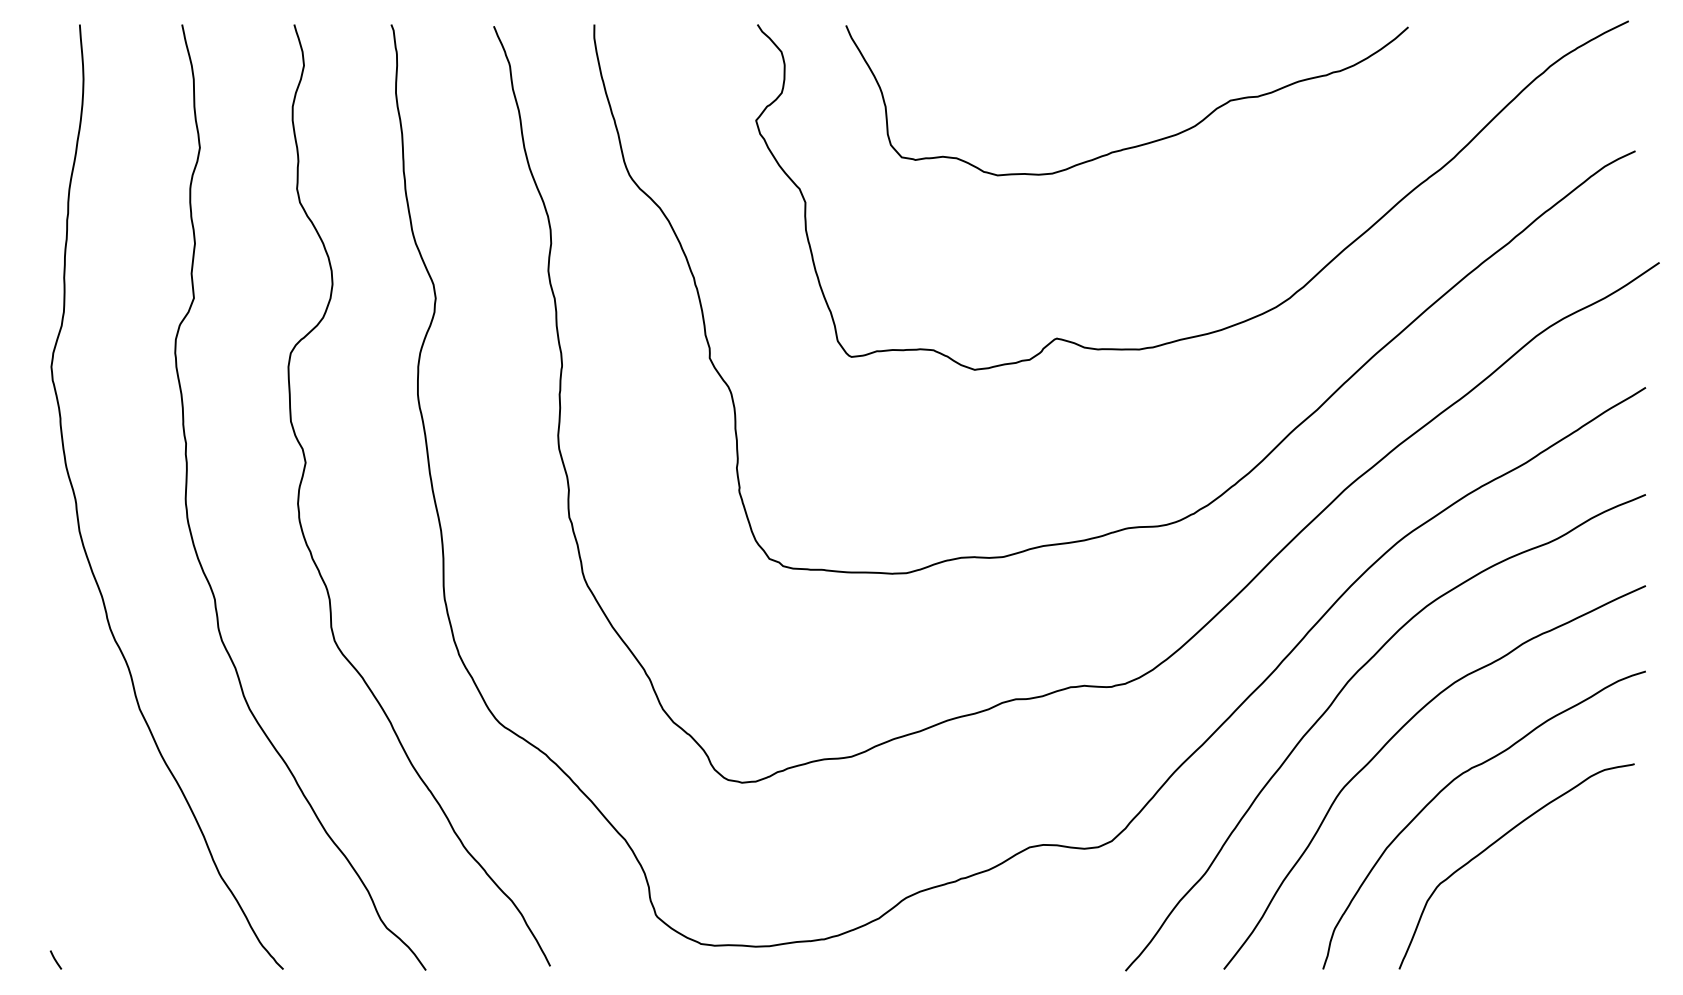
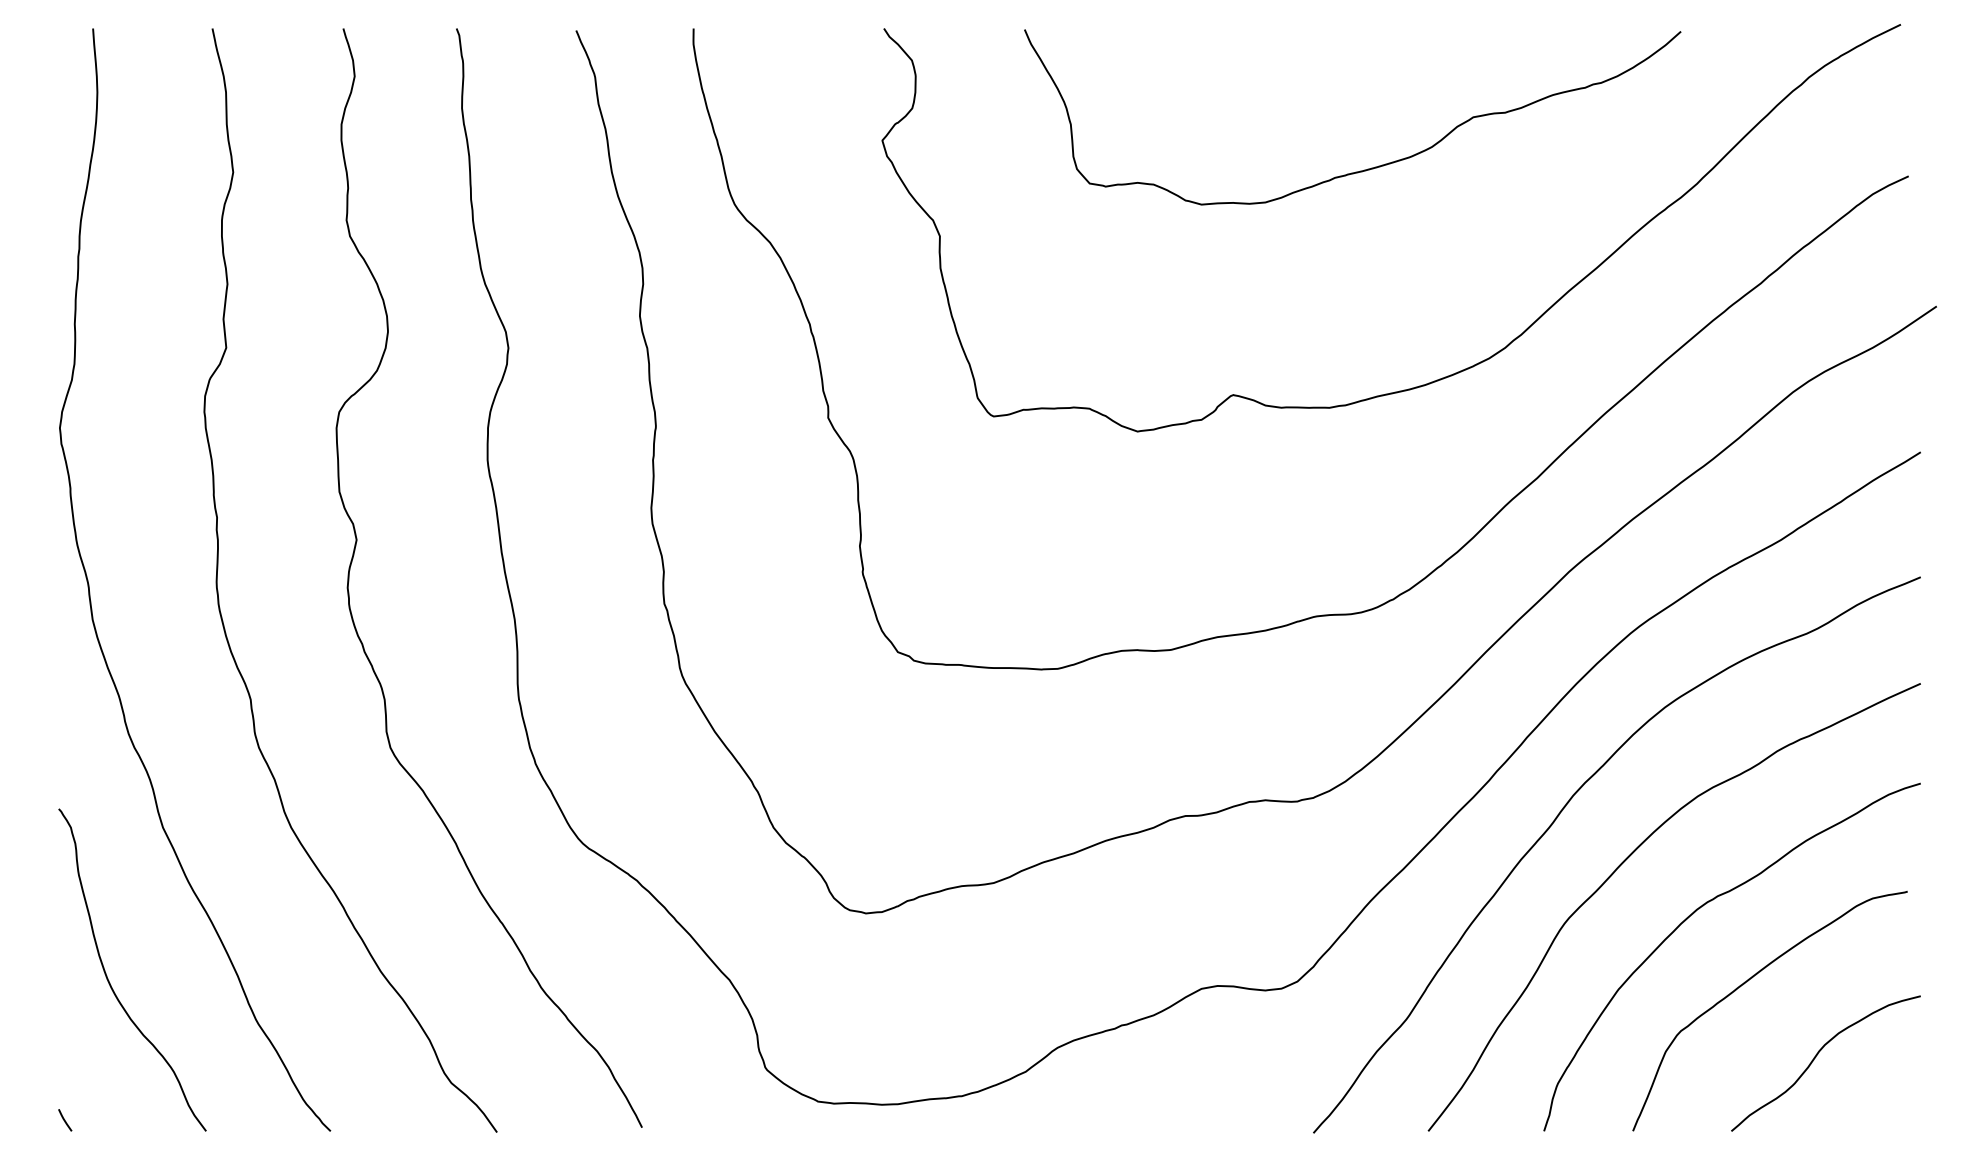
curve: (1139, 144) -> (1367, 168), moved
curve: (92, 836) -> (107, 976), added
curve: (1556, 906) -> (1816, 1057), added

